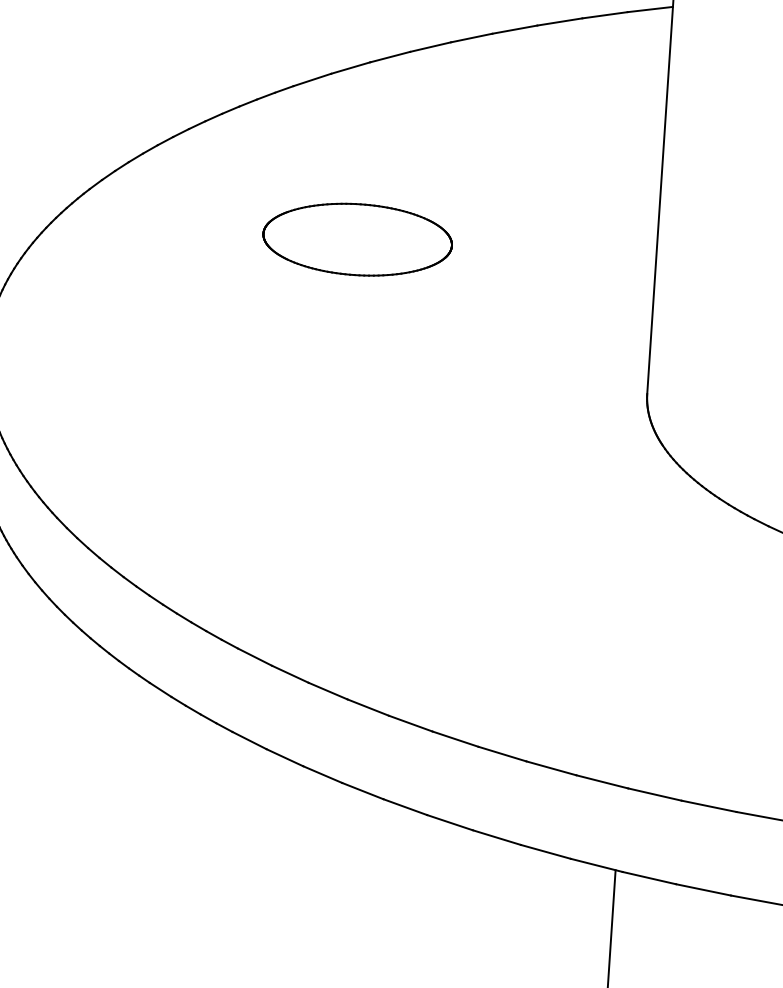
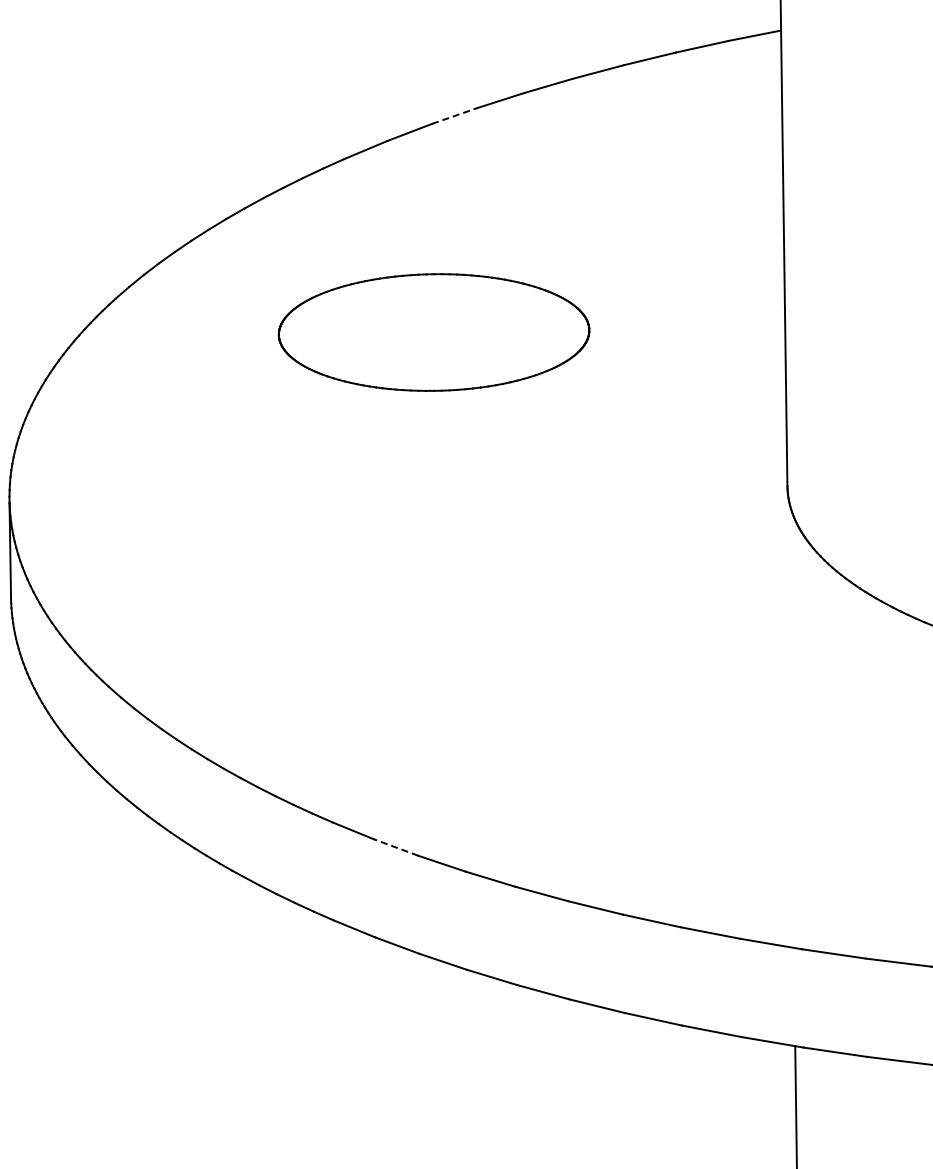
line: (390, 56) -> (455, 115), solid -> dashed
part: (357, 239) -> (433, 332), size x1.4
line: (290, 674) -> (396, 847), solid -> dashed

